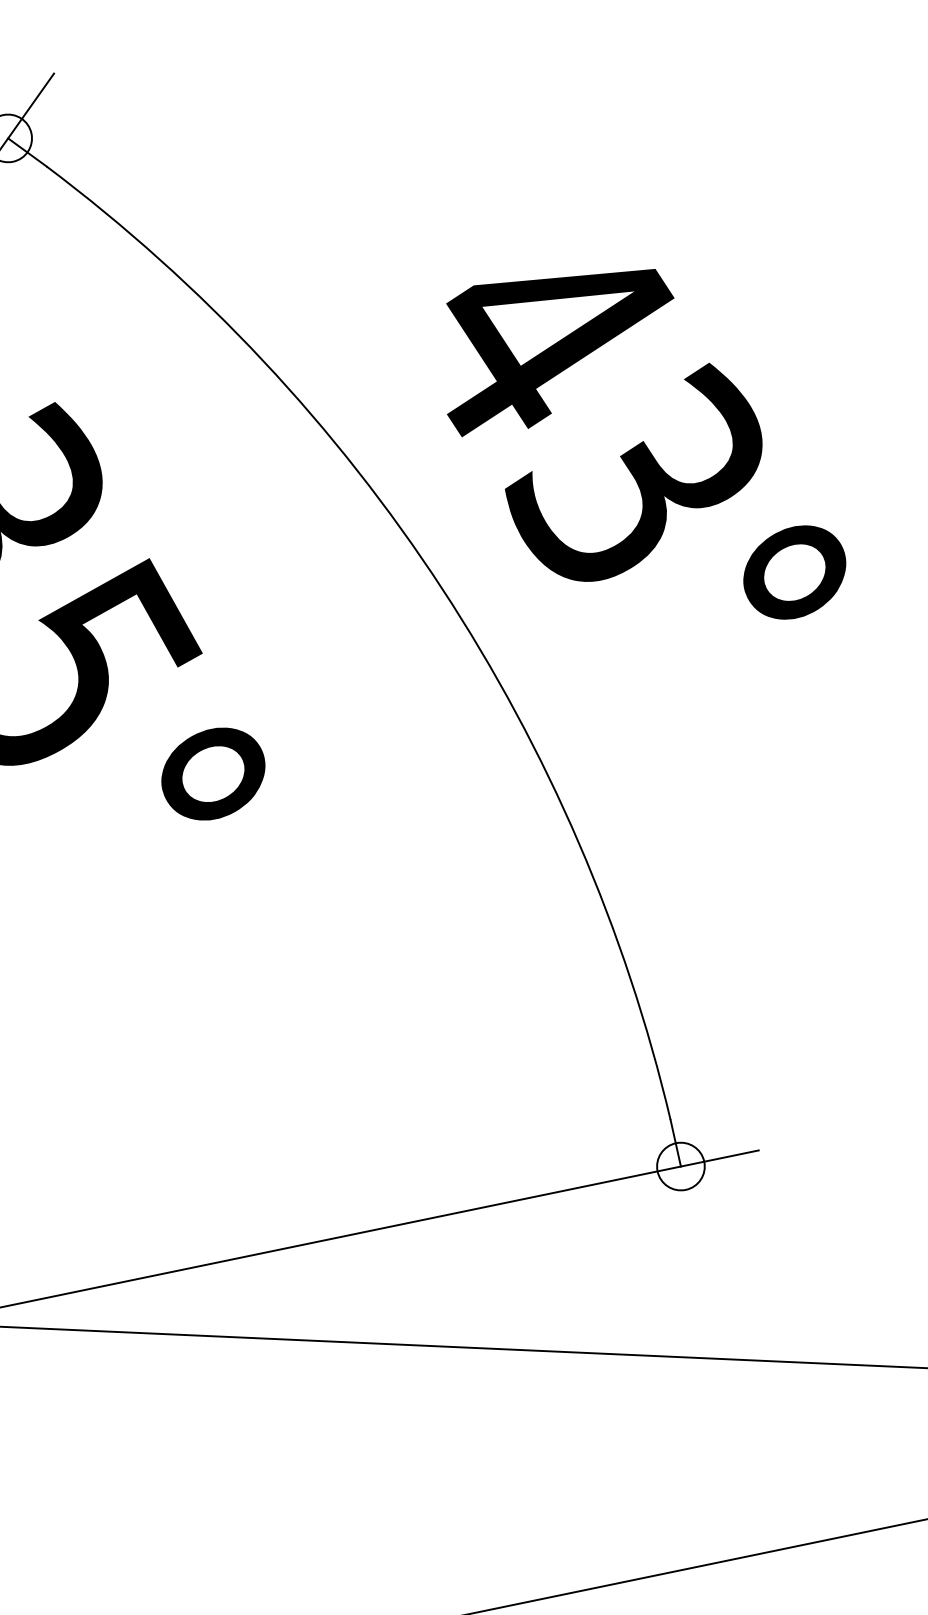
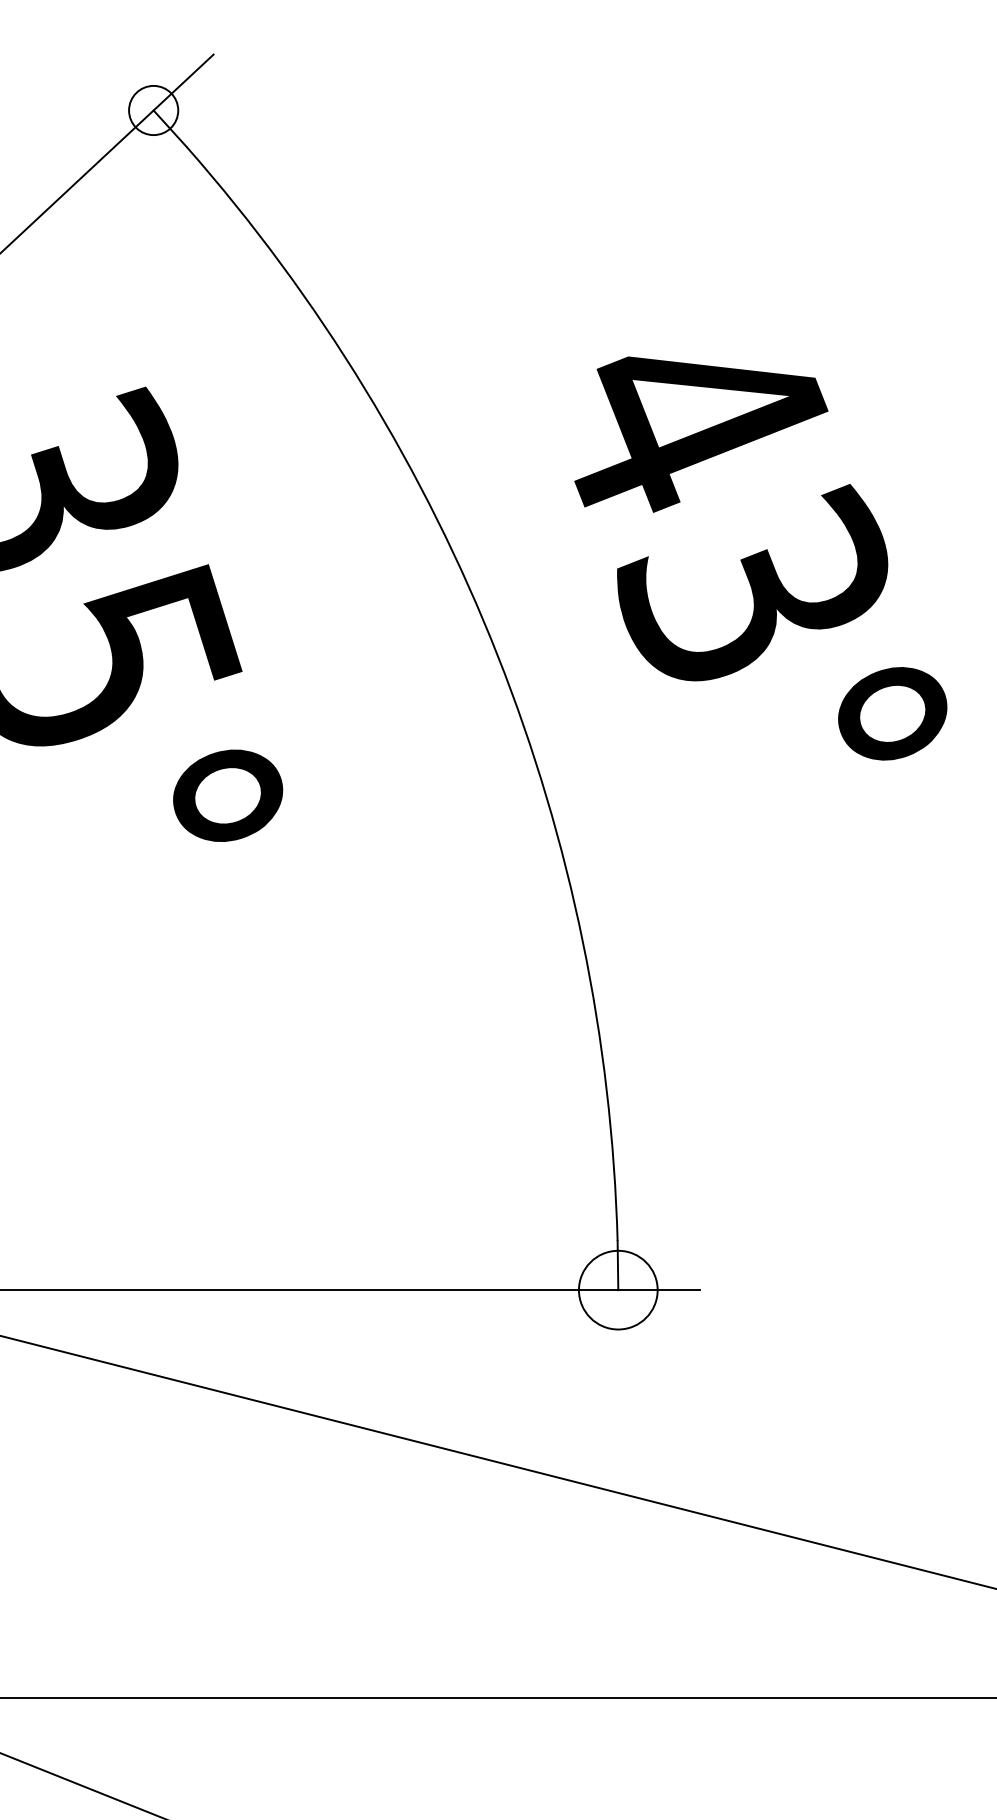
text: (638, 451) -> (760, 558), moved
circle: (680, 1166) -> (617, 1289), size x1.6

